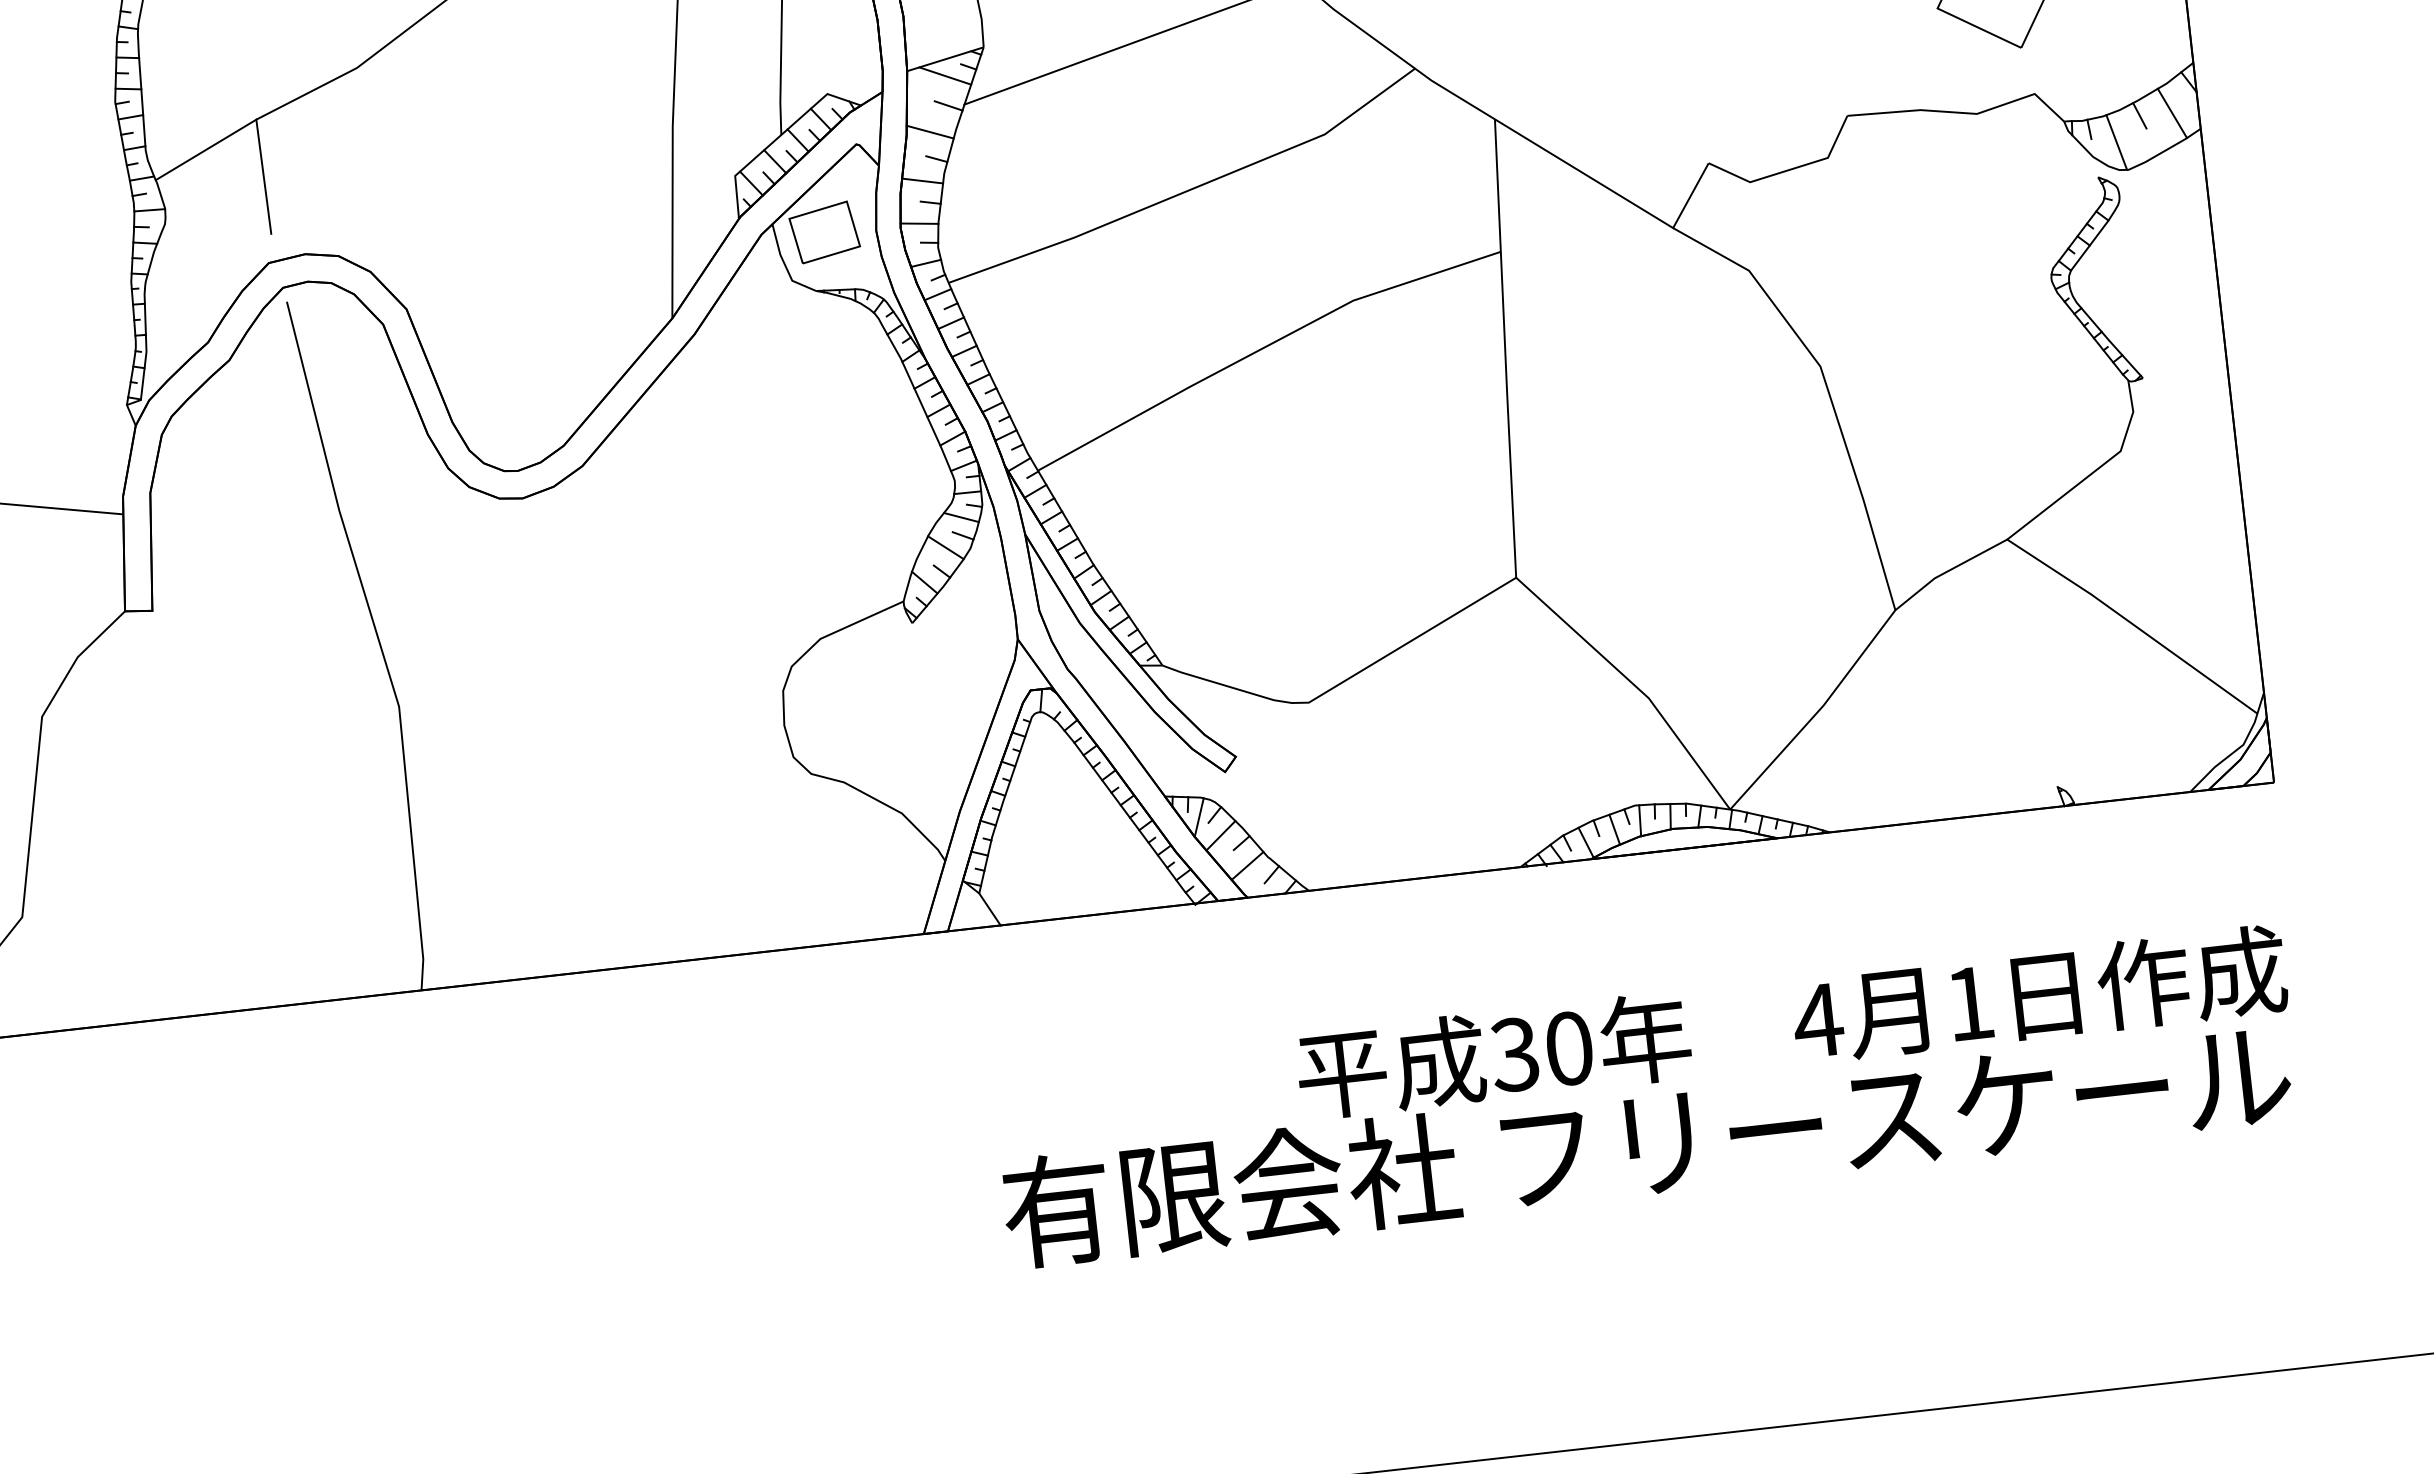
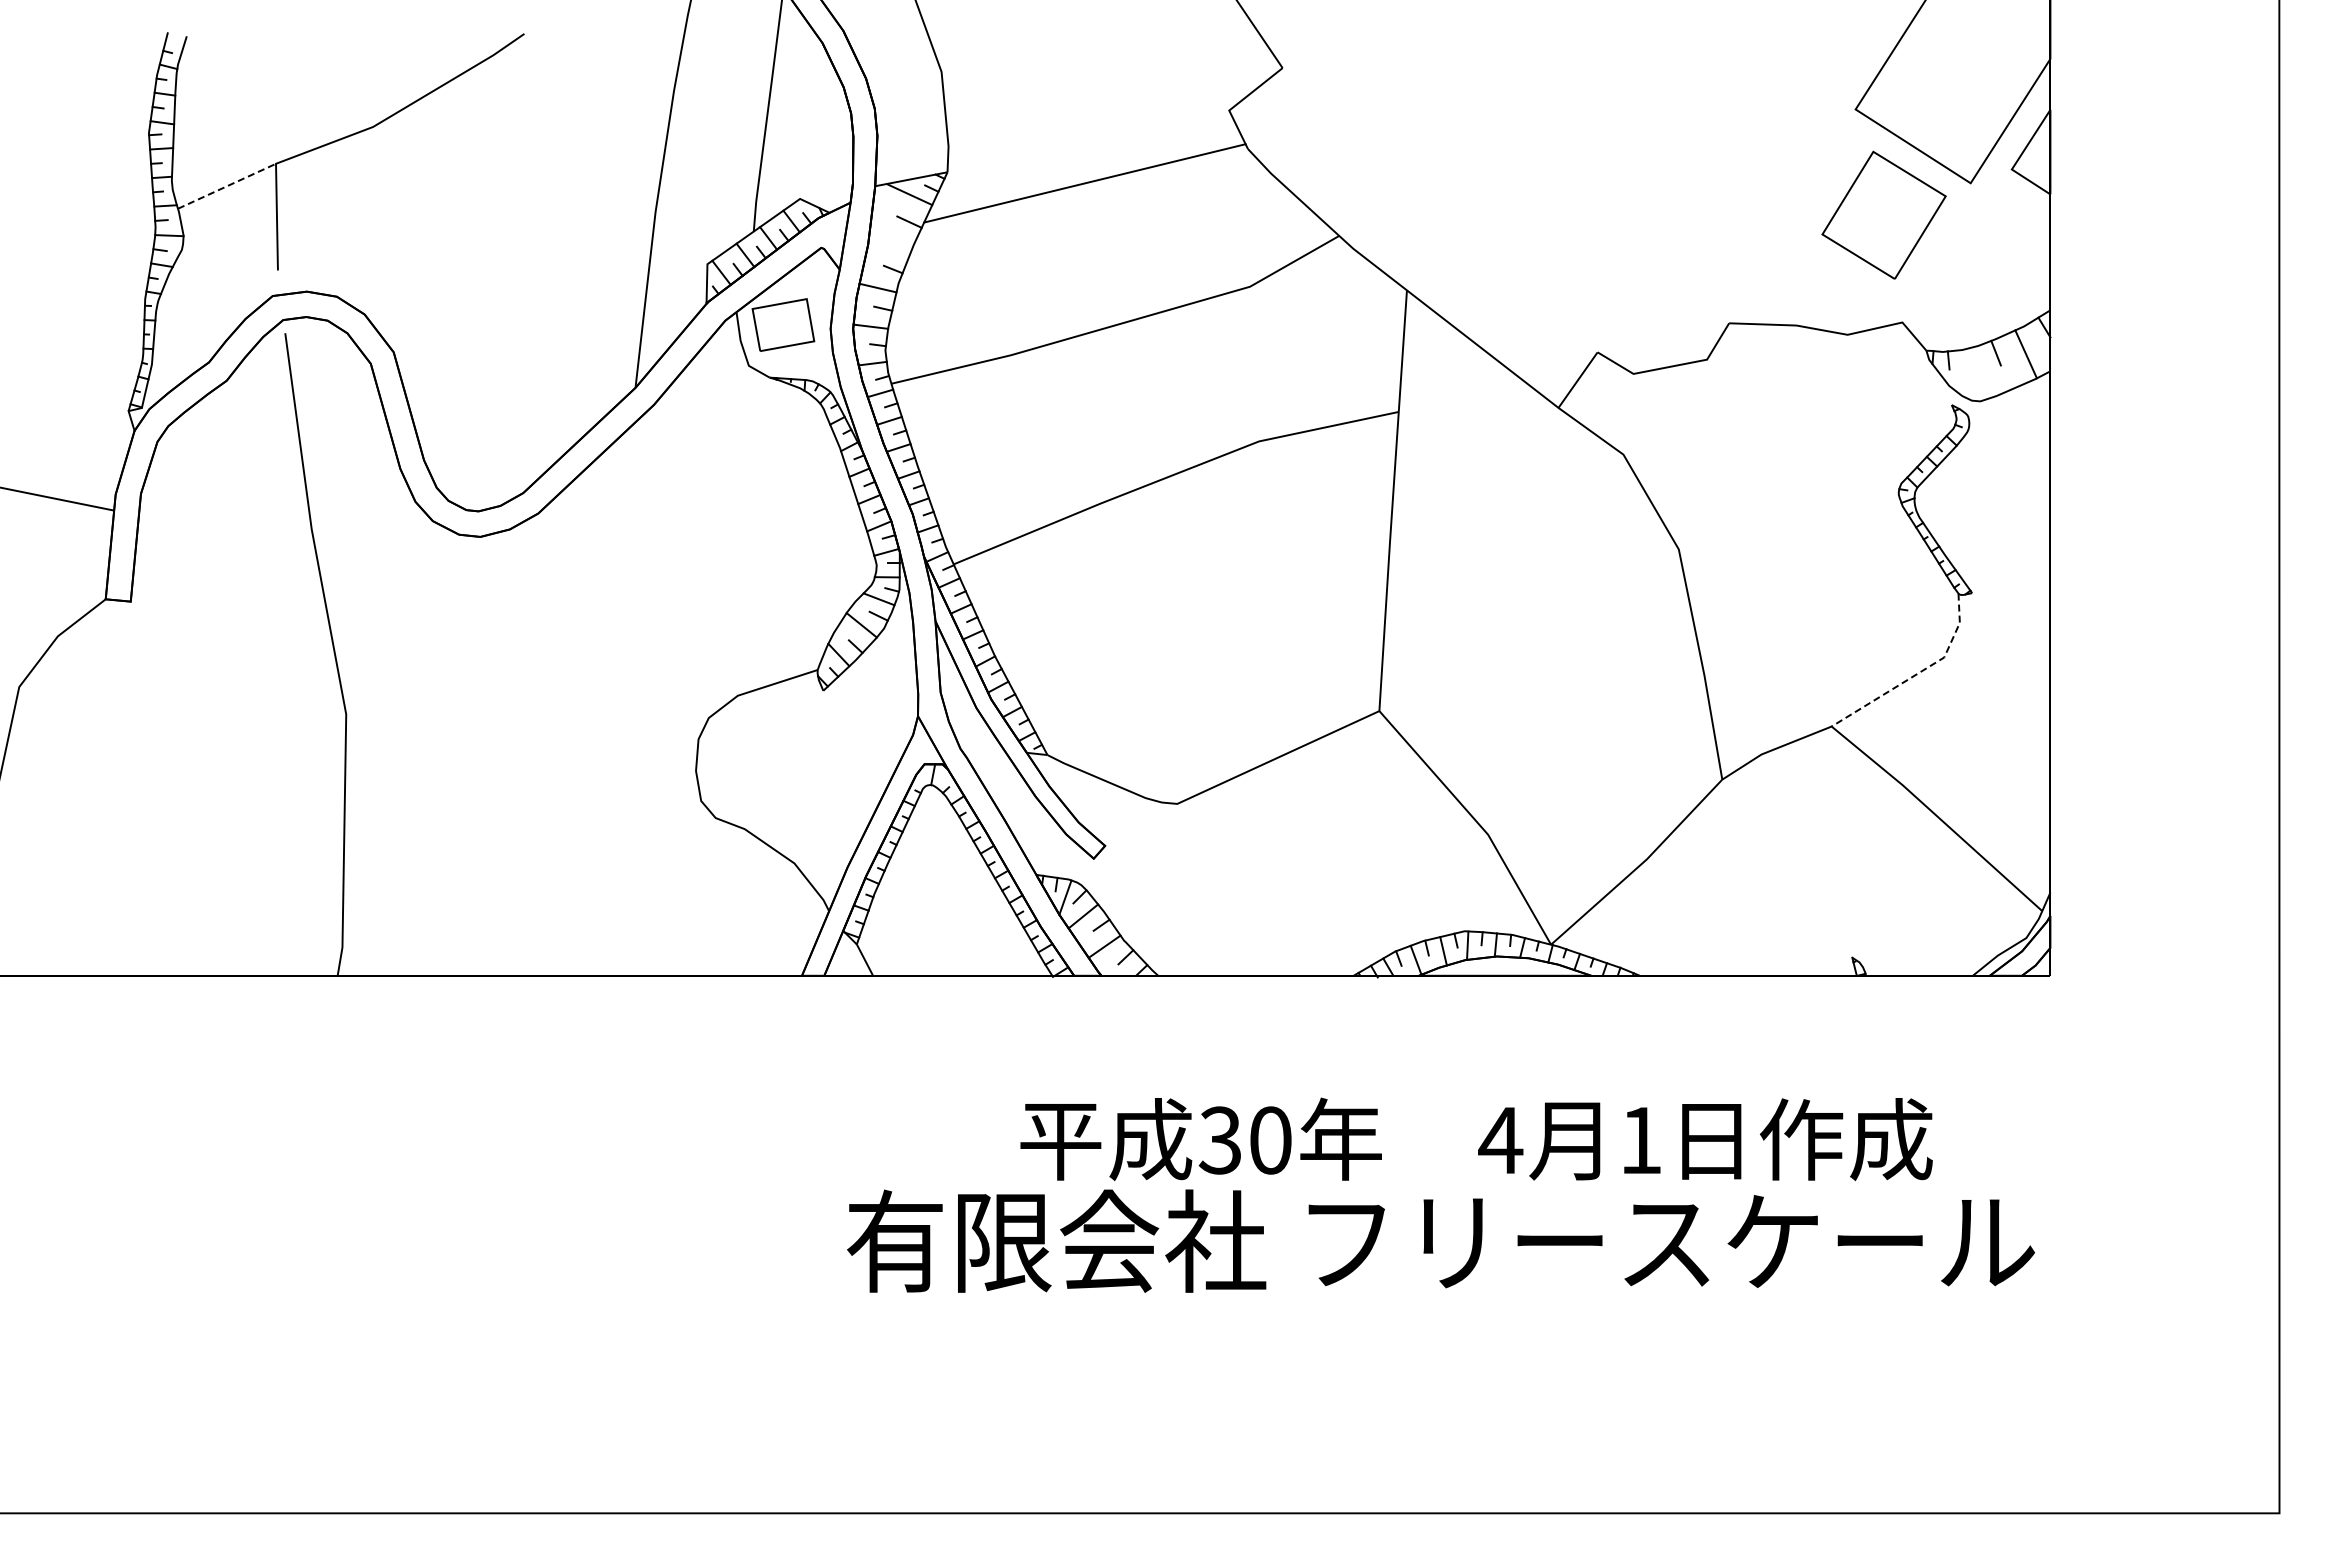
line: (929, 132) -> (889, 244), removed
line: (2115, 142) -> (1971, 375), removed
line: (206, 150) -> (227, 186), solid -> dashed
line: (2093, 472) -> (1917, 674), solid -> dashed
text: (1791, 1022) -> (1476, 1139), moved

